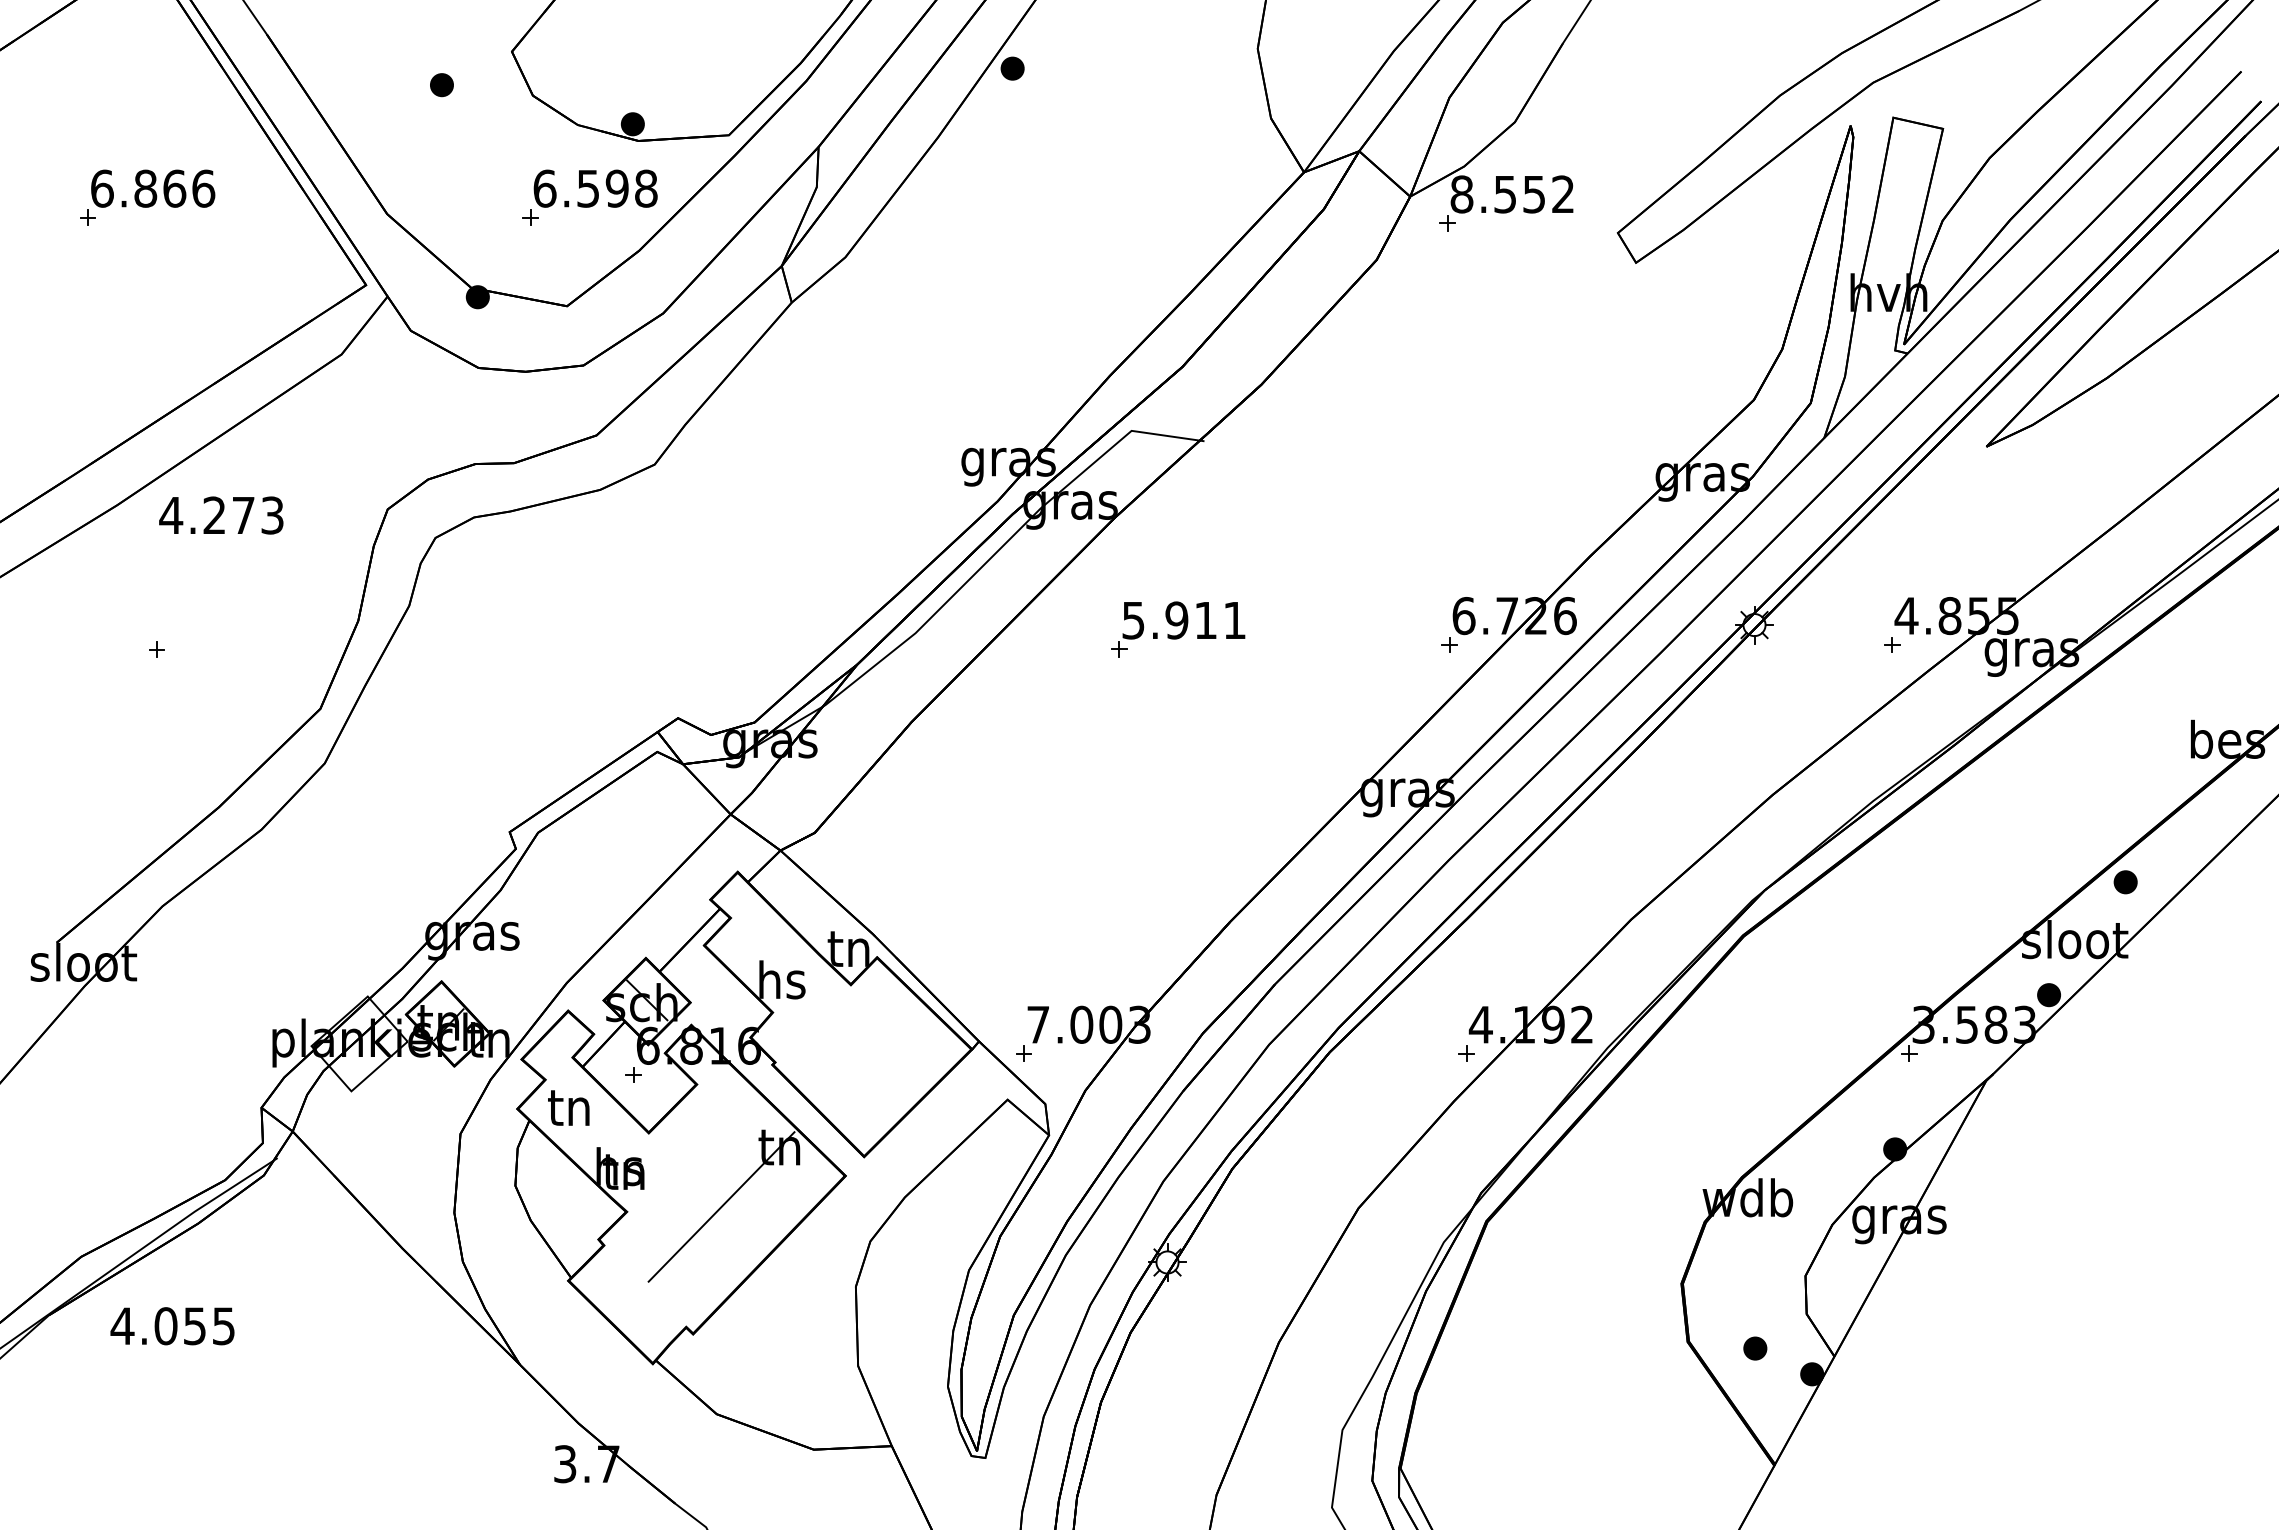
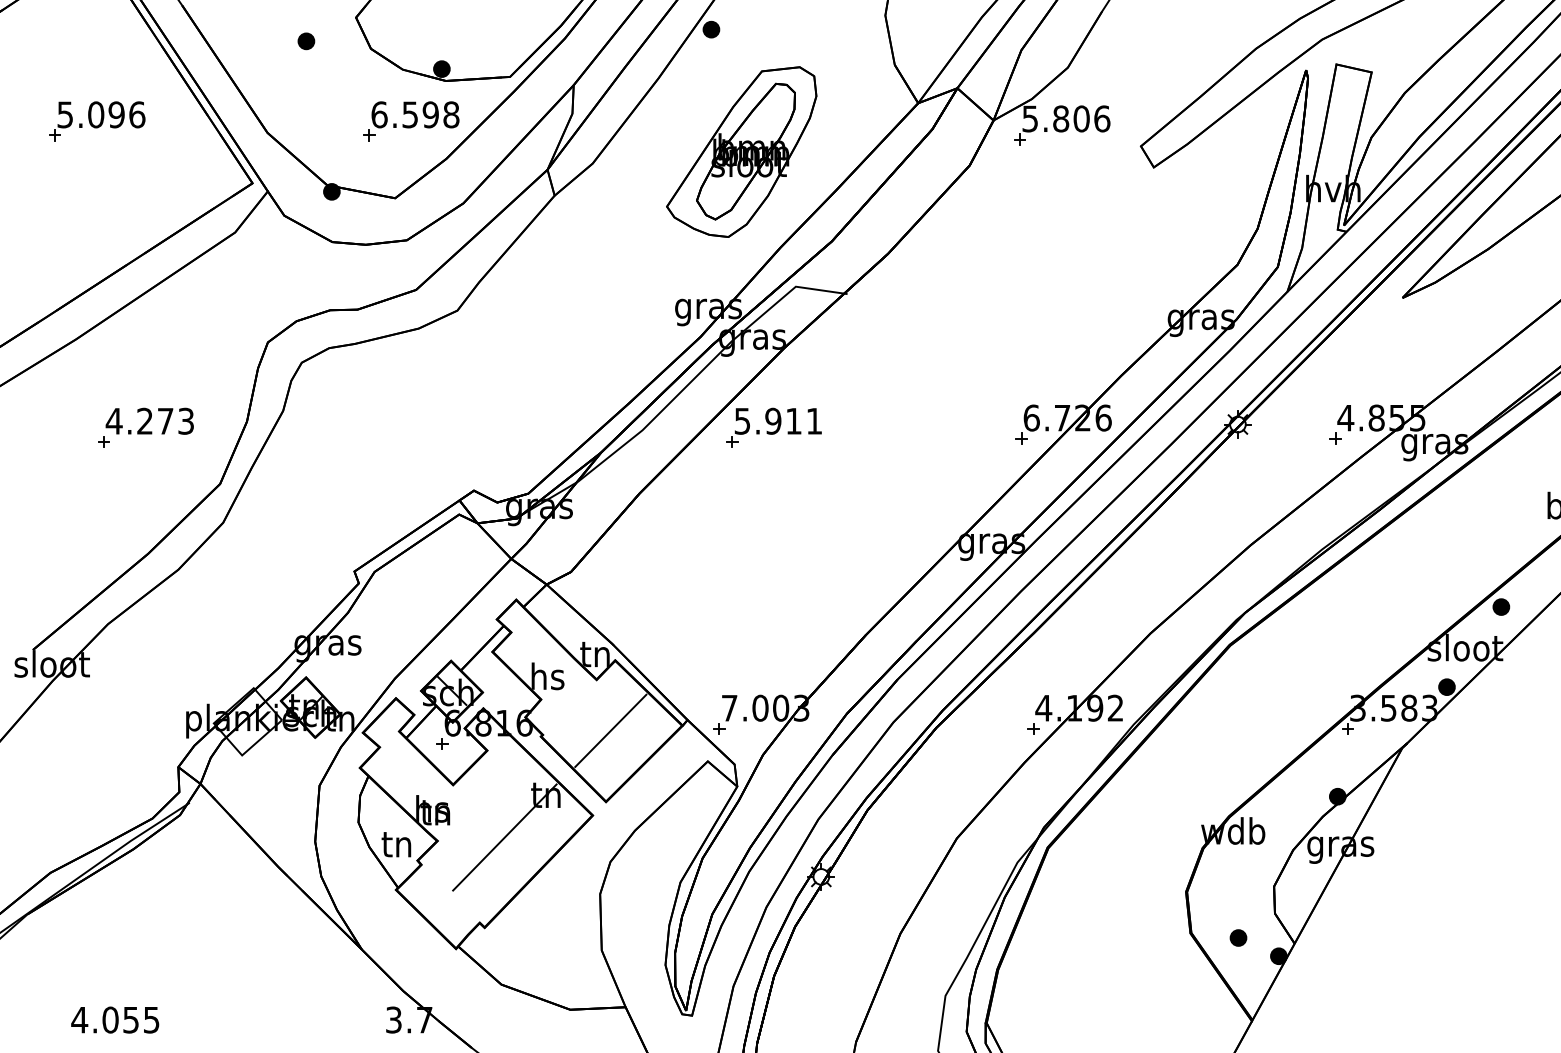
text: (138, 188) -> (91, 114), 6.866 -> 5.096
text: (1512, 194) -> (1066, 118), 8.552 -> 5.806
part: (1055, 240) -> (741, 151), added
text: (221, 515) -> (149, 421), moved
part: (1178, 629) -> (774, 427), moved
line: (870, 1056) -> (610, 730), added
text: (568, 1107) -> (396, 844), moved
text: (172, 1326) -> (115, 1020), moved

